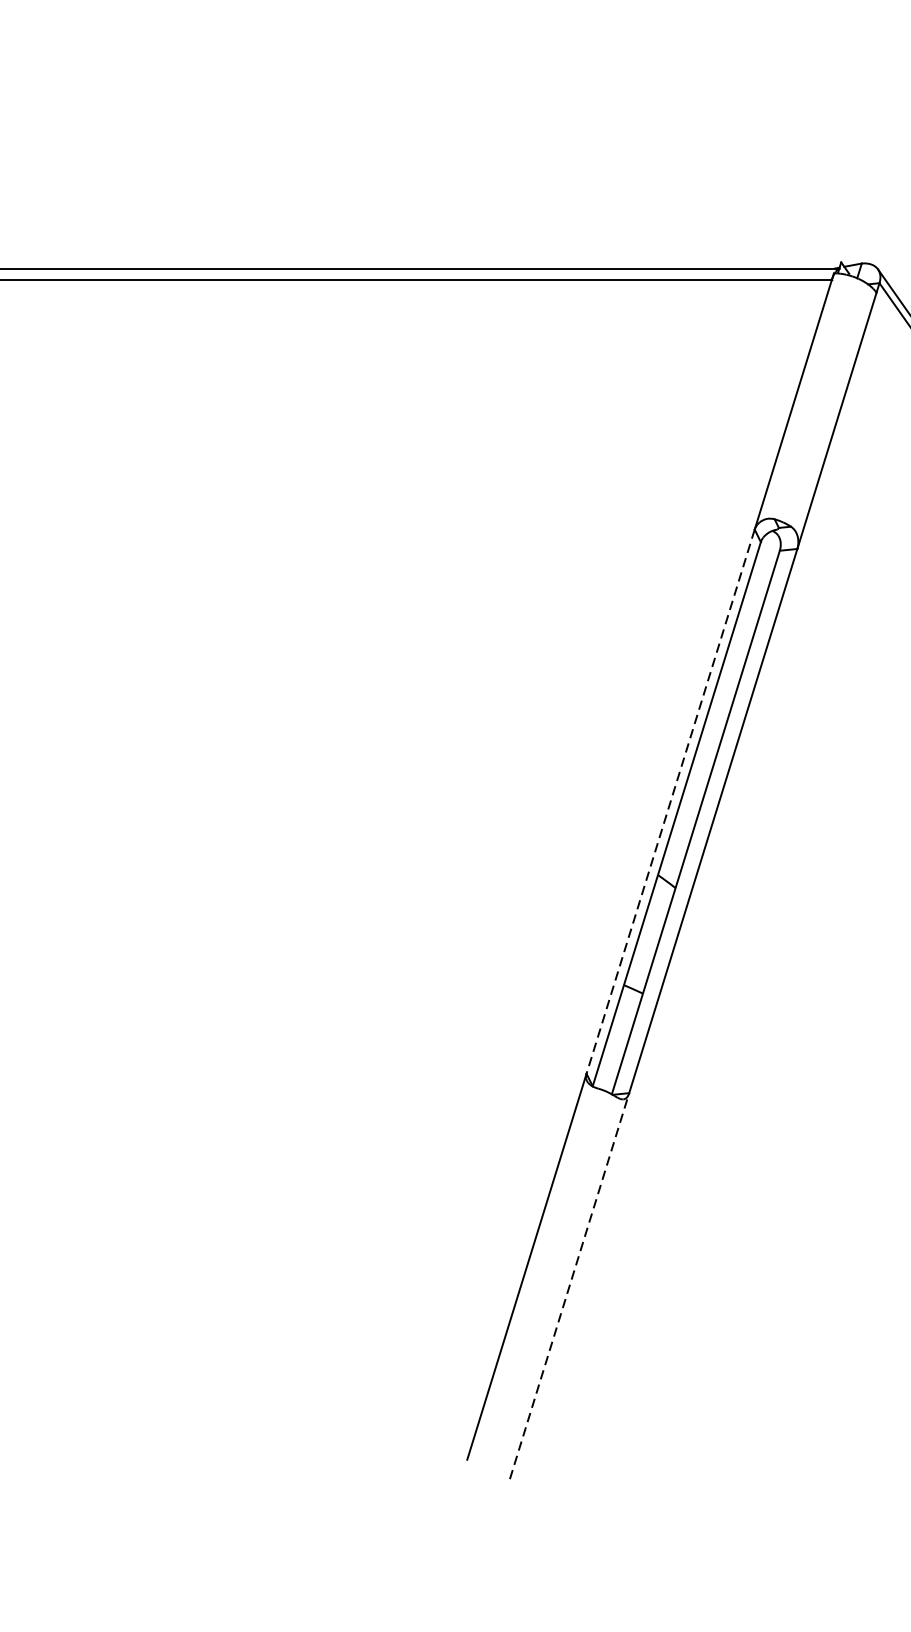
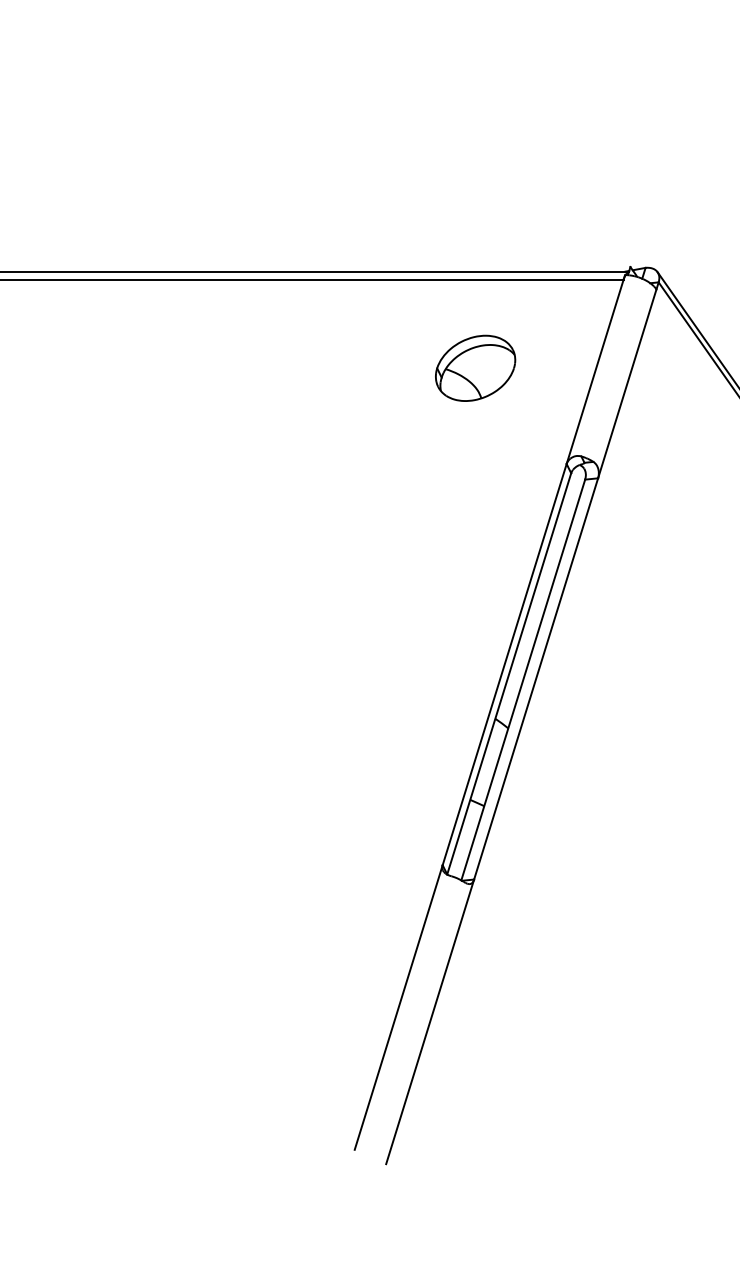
part: (631, 398) -> (475, 367), added
line: (670, 801) -> (504, 664), dashed -> solid
line: (570, 1285) -> (430, 1021), dashed -> solid

